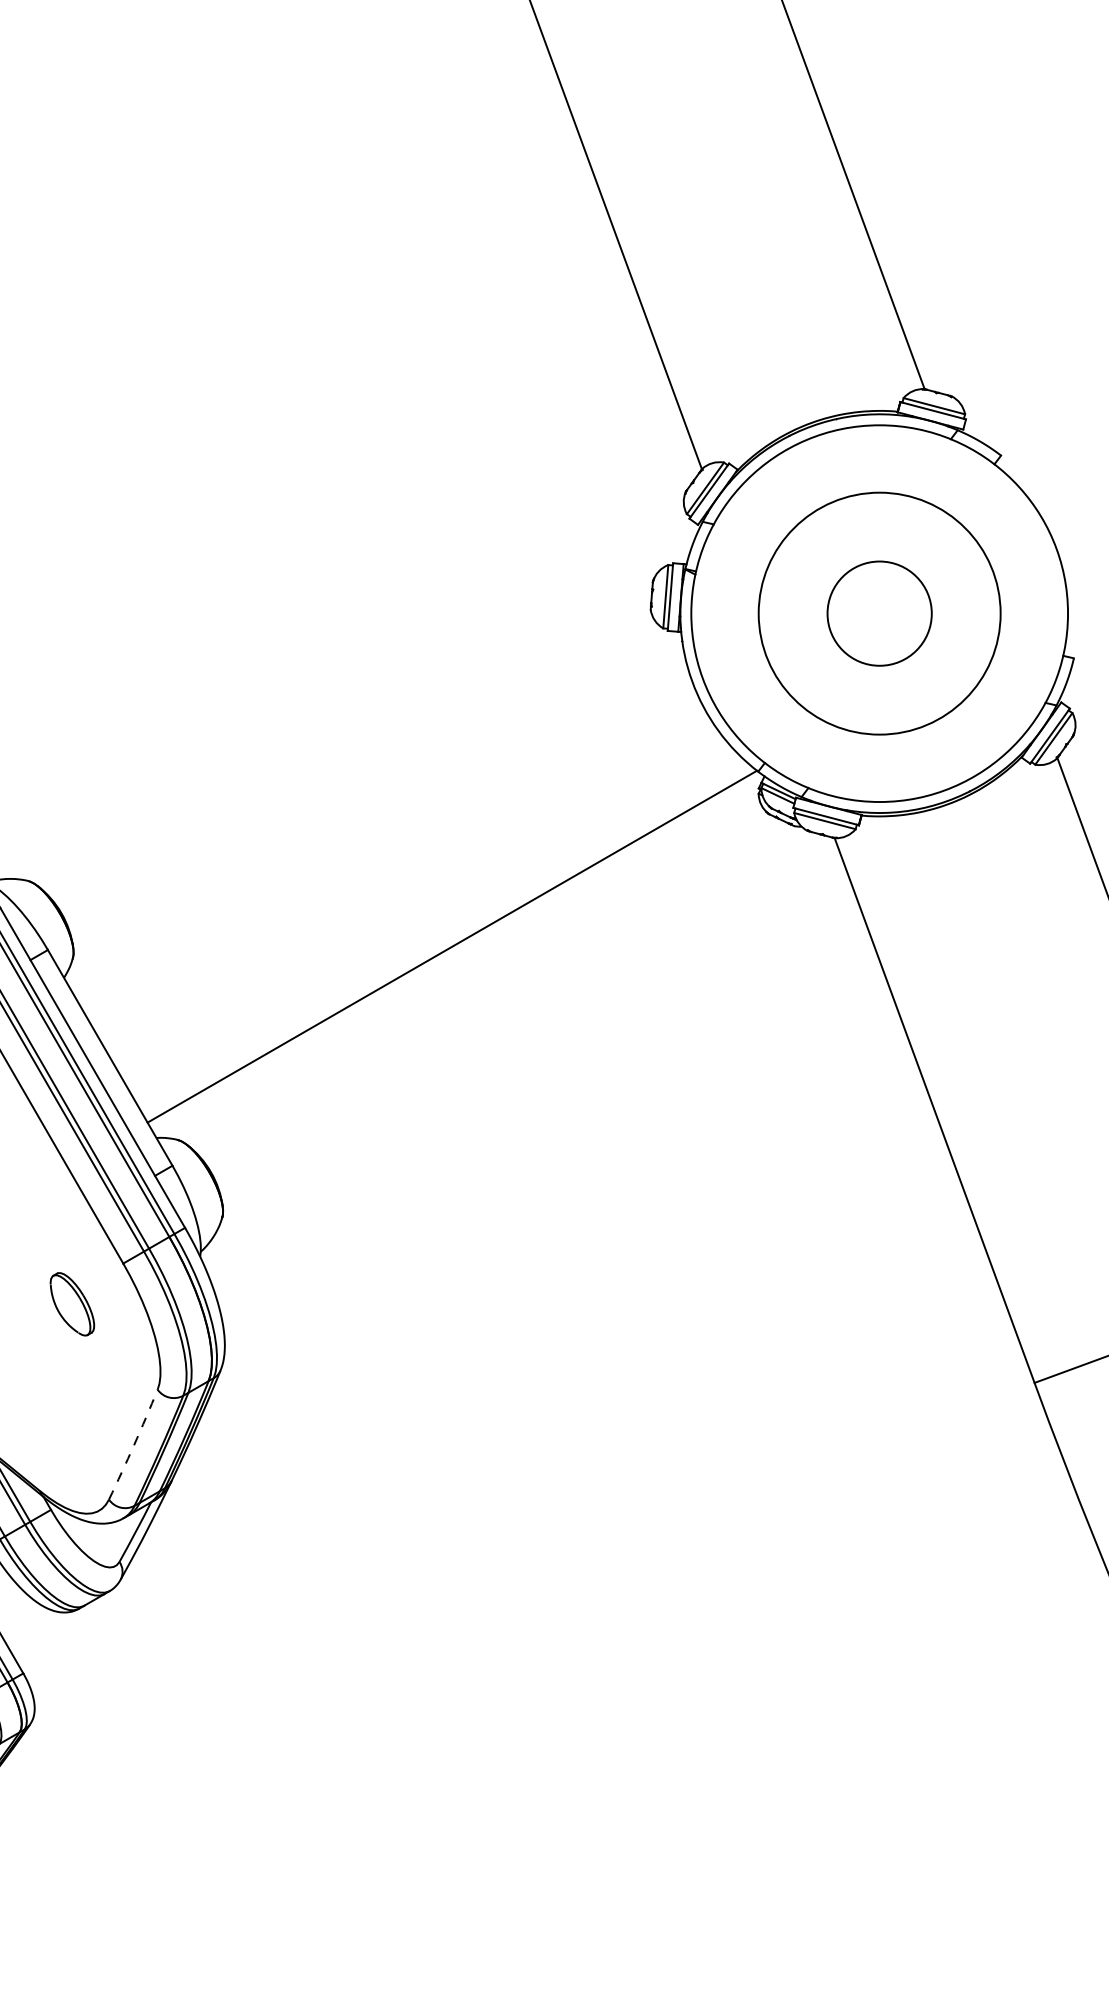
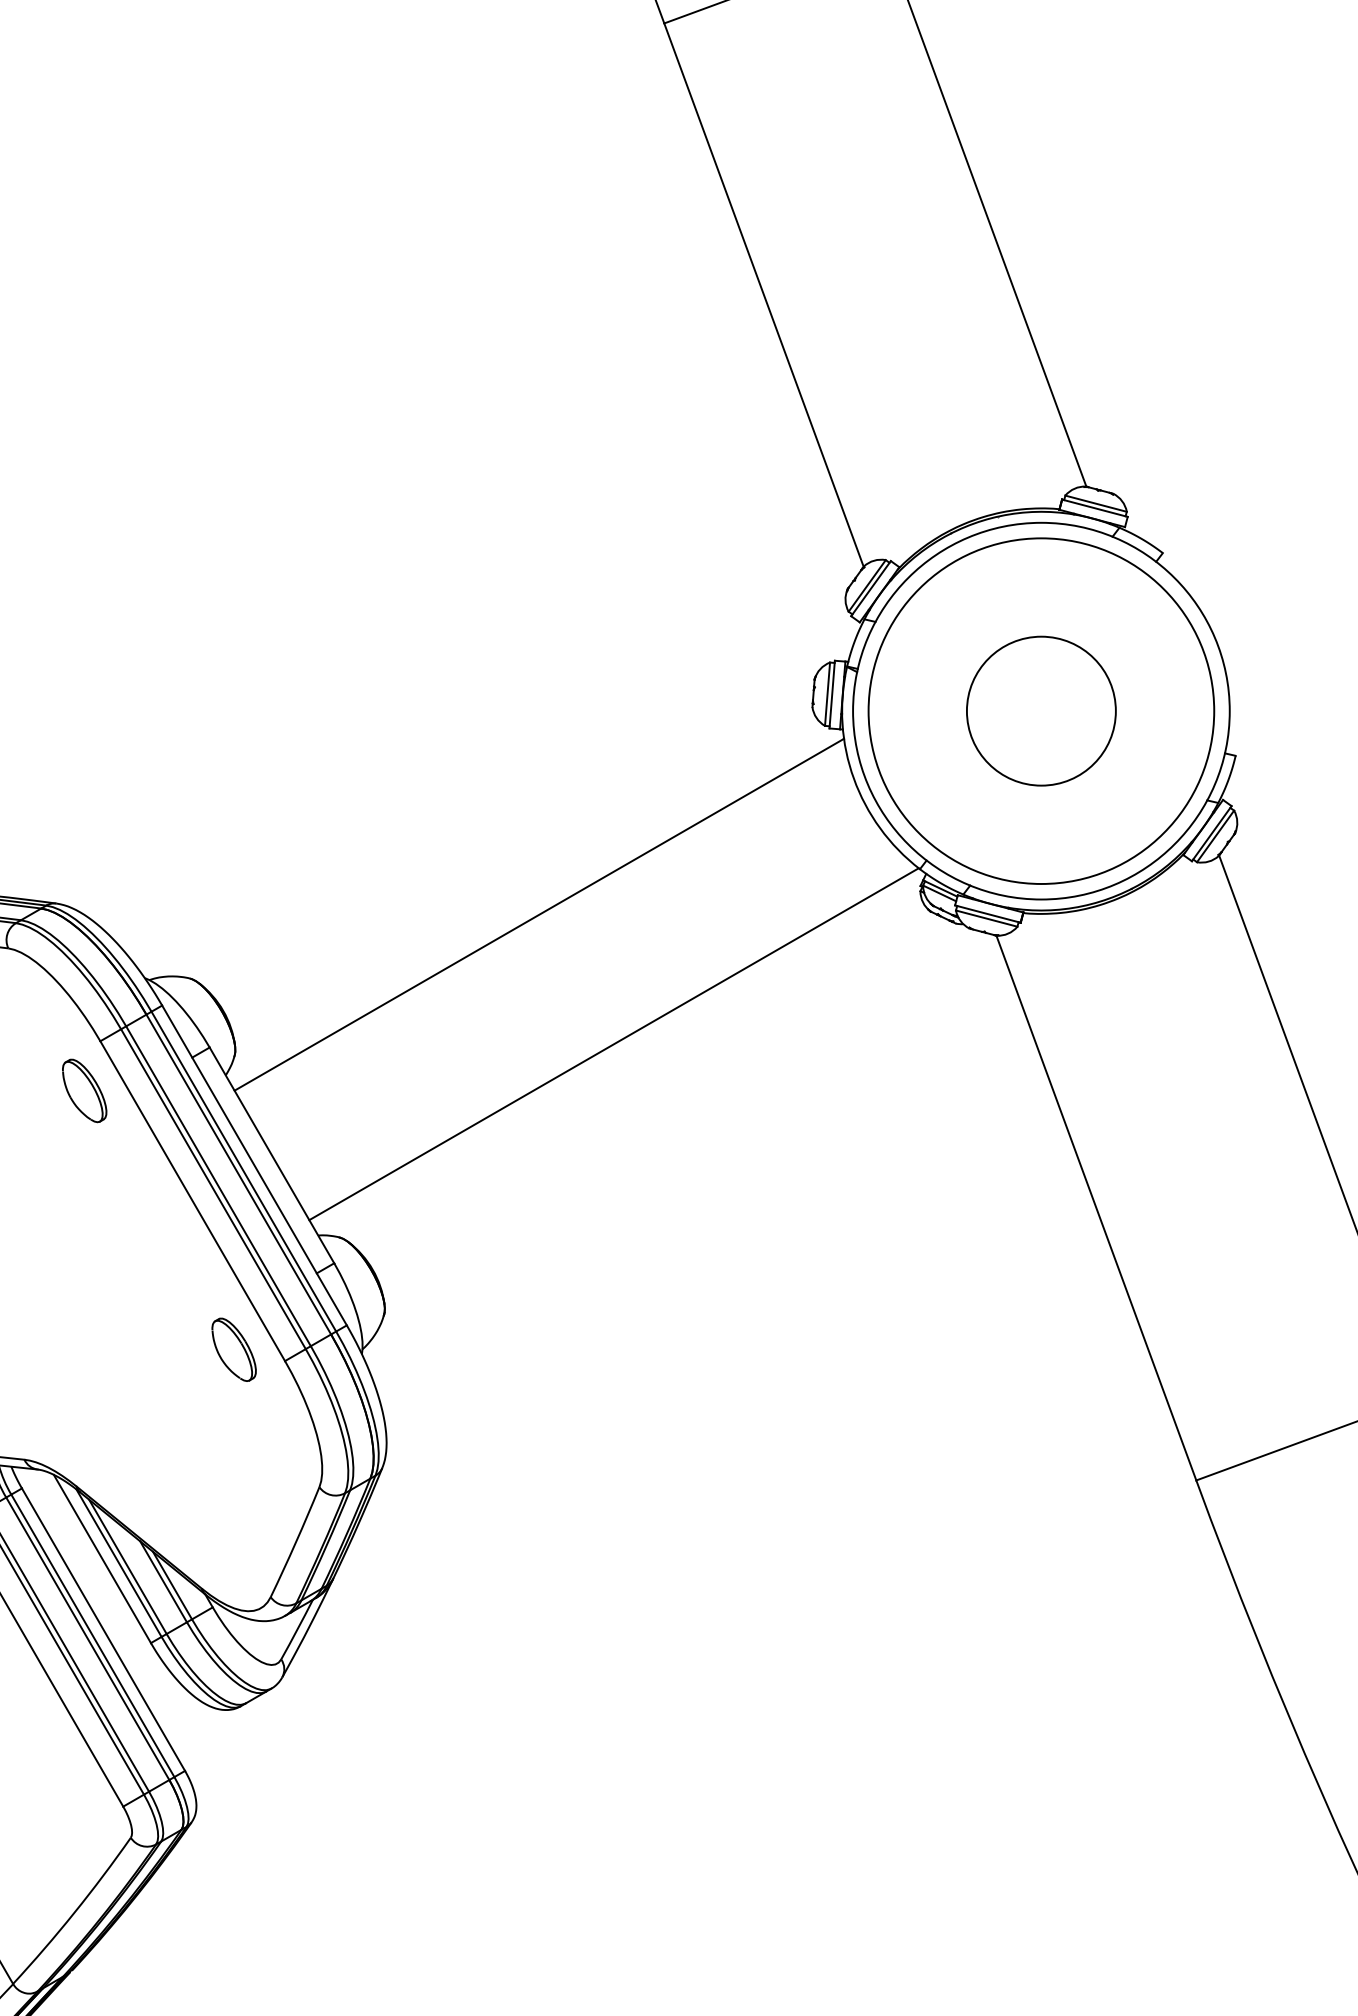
circle: (878, 612) -> (1040, 710), size x1.43
circle: (879, 612) -> (1041, 710), size x1.43
line: (376, 816) -> (538, 914), added
part: (71, 1303) -> (233, 1349), moved
arc: (133, 1444) -> (295, 1542), dashed -> solid

